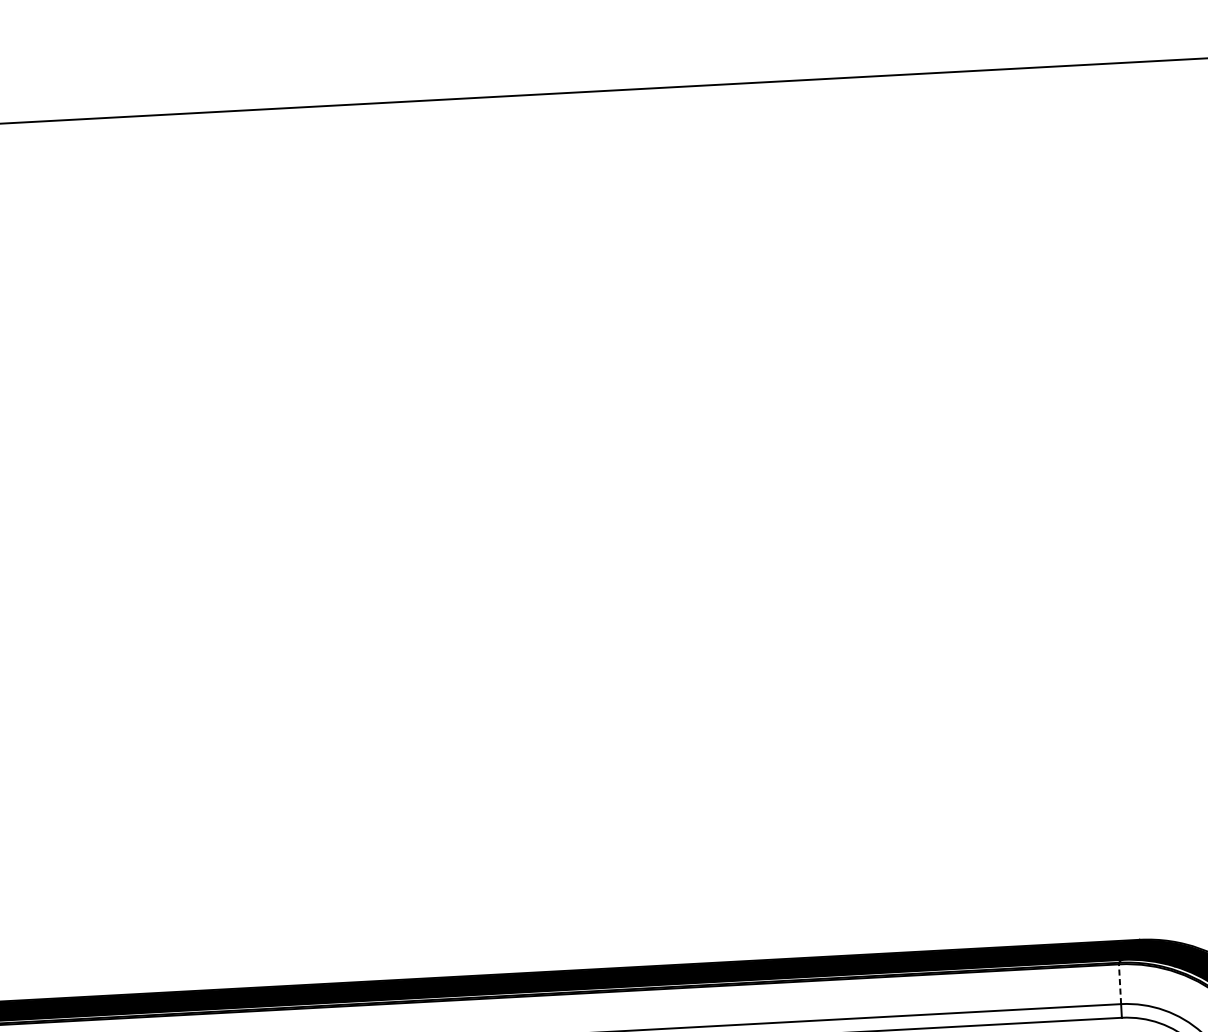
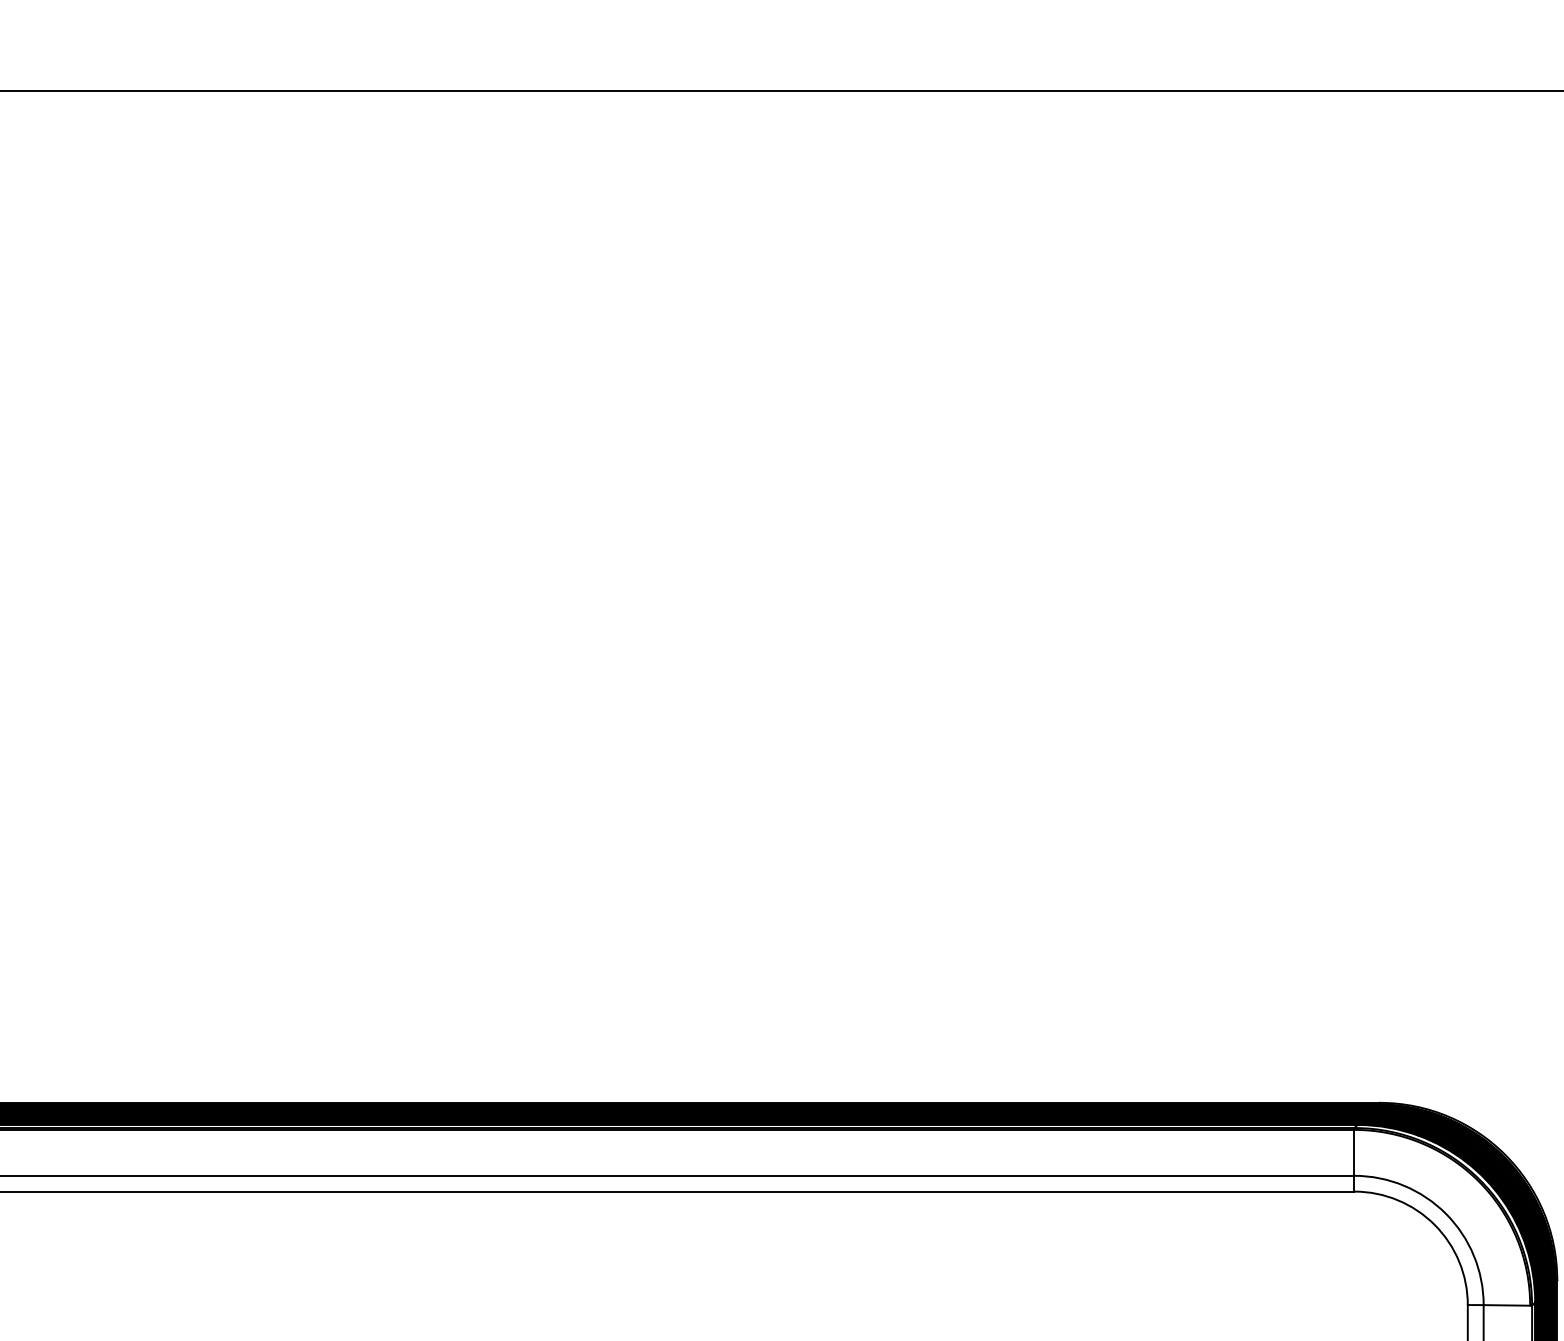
line: (1120, 983) -> (1354, 1152), dashed -> solid

